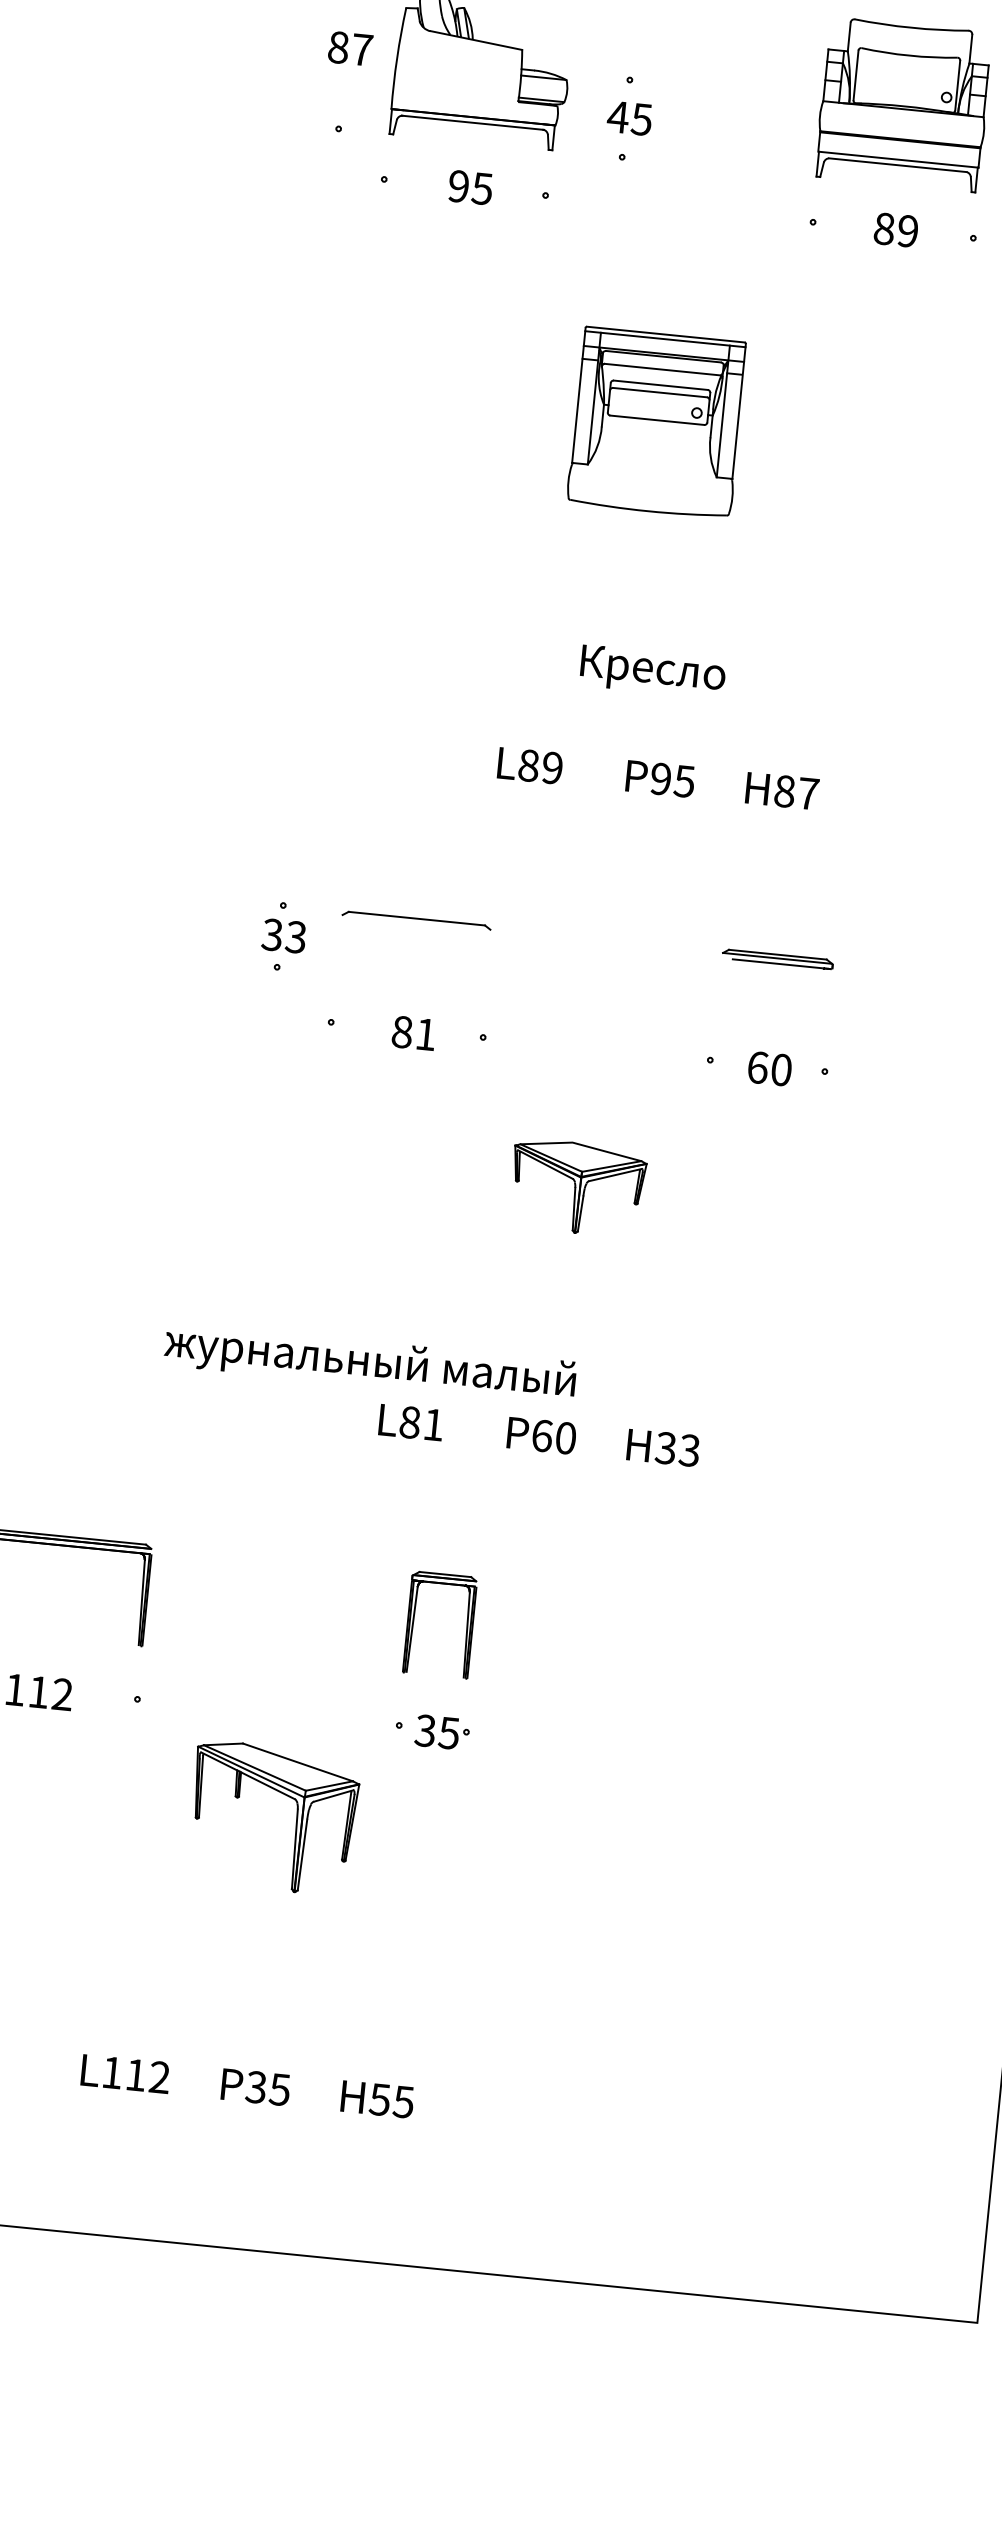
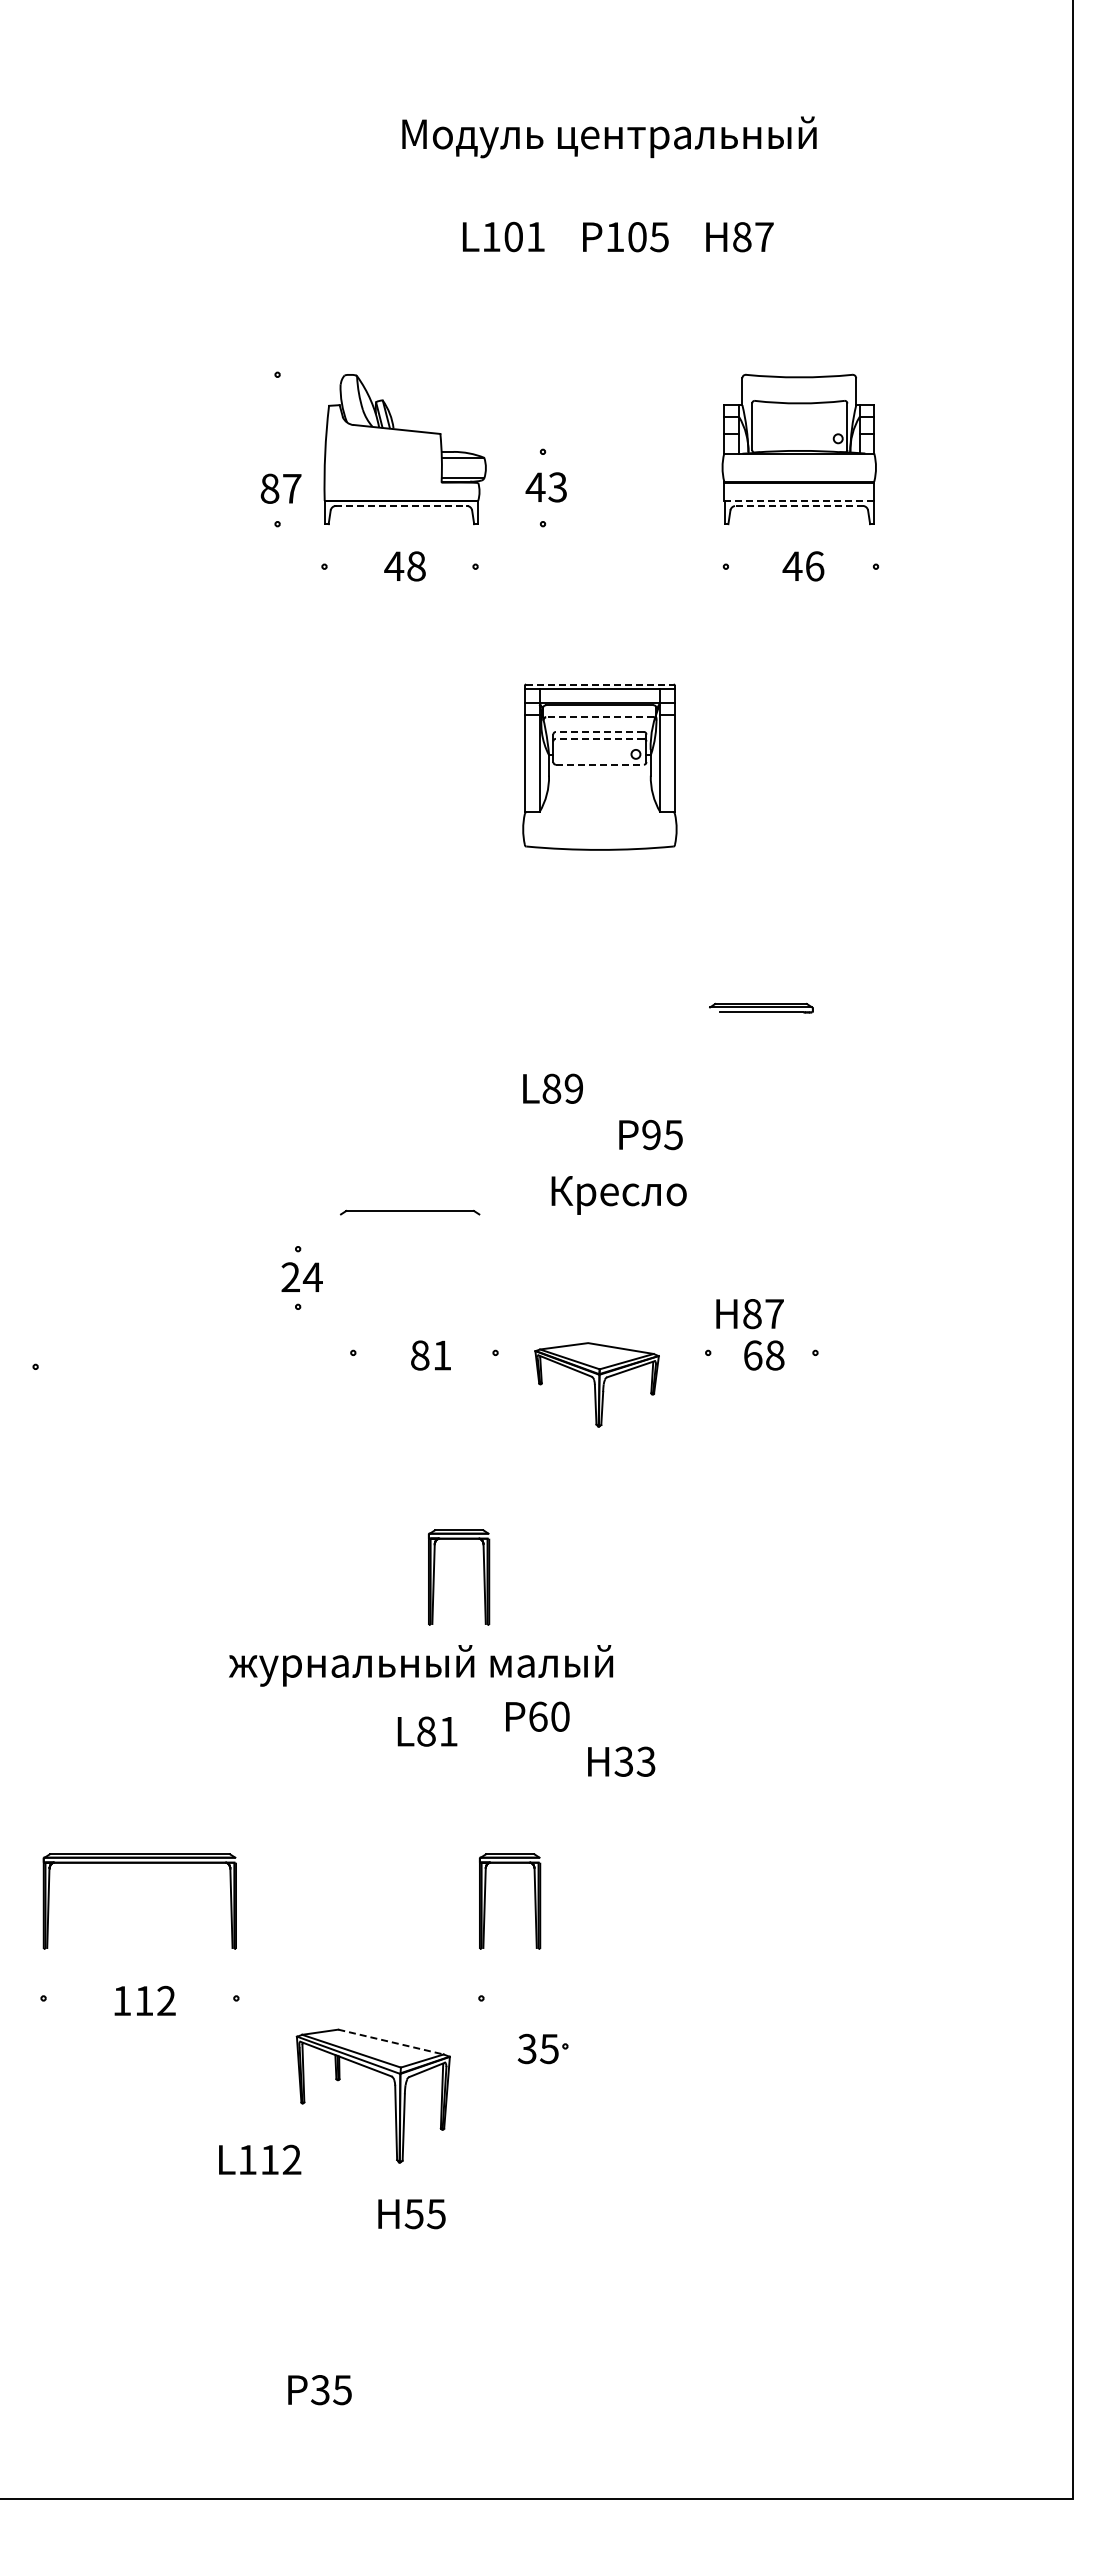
text: (349, 48) -> (280, 488), moved
text: (641, 118) -> (557, 486), 45 -> 43
line: (472, 123) -> (401, 506), solid -> dashed
line: (898, 159) -> (799, 500), solid -> dashed
line: (896, 165) -> (798, 506), solid -> dashed
text: (469, 187) -> (404, 566), 95 -> 48
text: (895, 230) -> (803, 566), 89 -> 46
line: (665, 334) -> (599, 684), solid -> dashed
line: (661, 369) -> (599, 717), solid -> dashed
line: (660, 384) -> (599, 731), solid -> dashed
line: (659, 392) -> (599, 738), solid -> dashed
line: (656, 419) -> (599, 764), solid -> dashed
text: (652, 671) -> (618, 1195), moved
text: (529, 765) -> (552, 1088), moved
text: (659, 778) -> (650, 1134), moved
text: (781, 791) -> (749, 1314), moved
part: (417, 920) -> (410, 1212), moved
text: (283, 936) -> (301, 1277), 33 -> 24
part: (777, 958) -> (761, 1007), moved
text: (781, 1070) -> (775, 1355), 60 -> 68
part: (577, 1187) -> (596, 1384), moved
part: (446, 1276) -> (483, 1577), added
text: (411, 1422) -> (427, 1731), moved
text: (541, 1435) -> (537, 1716), moved
text: (663, 1447) -> (621, 1761), moved
part: (441, 1731) -> (542, 2048), moved
line: (298, 1762) -> (391, 2042), solid -> dashed
text: (126, 2073) -> (260, 2159), moved
text: (255, 2087) -> (319, 2390), moved
text: (377, 2099) -> (411, 2214), moved

